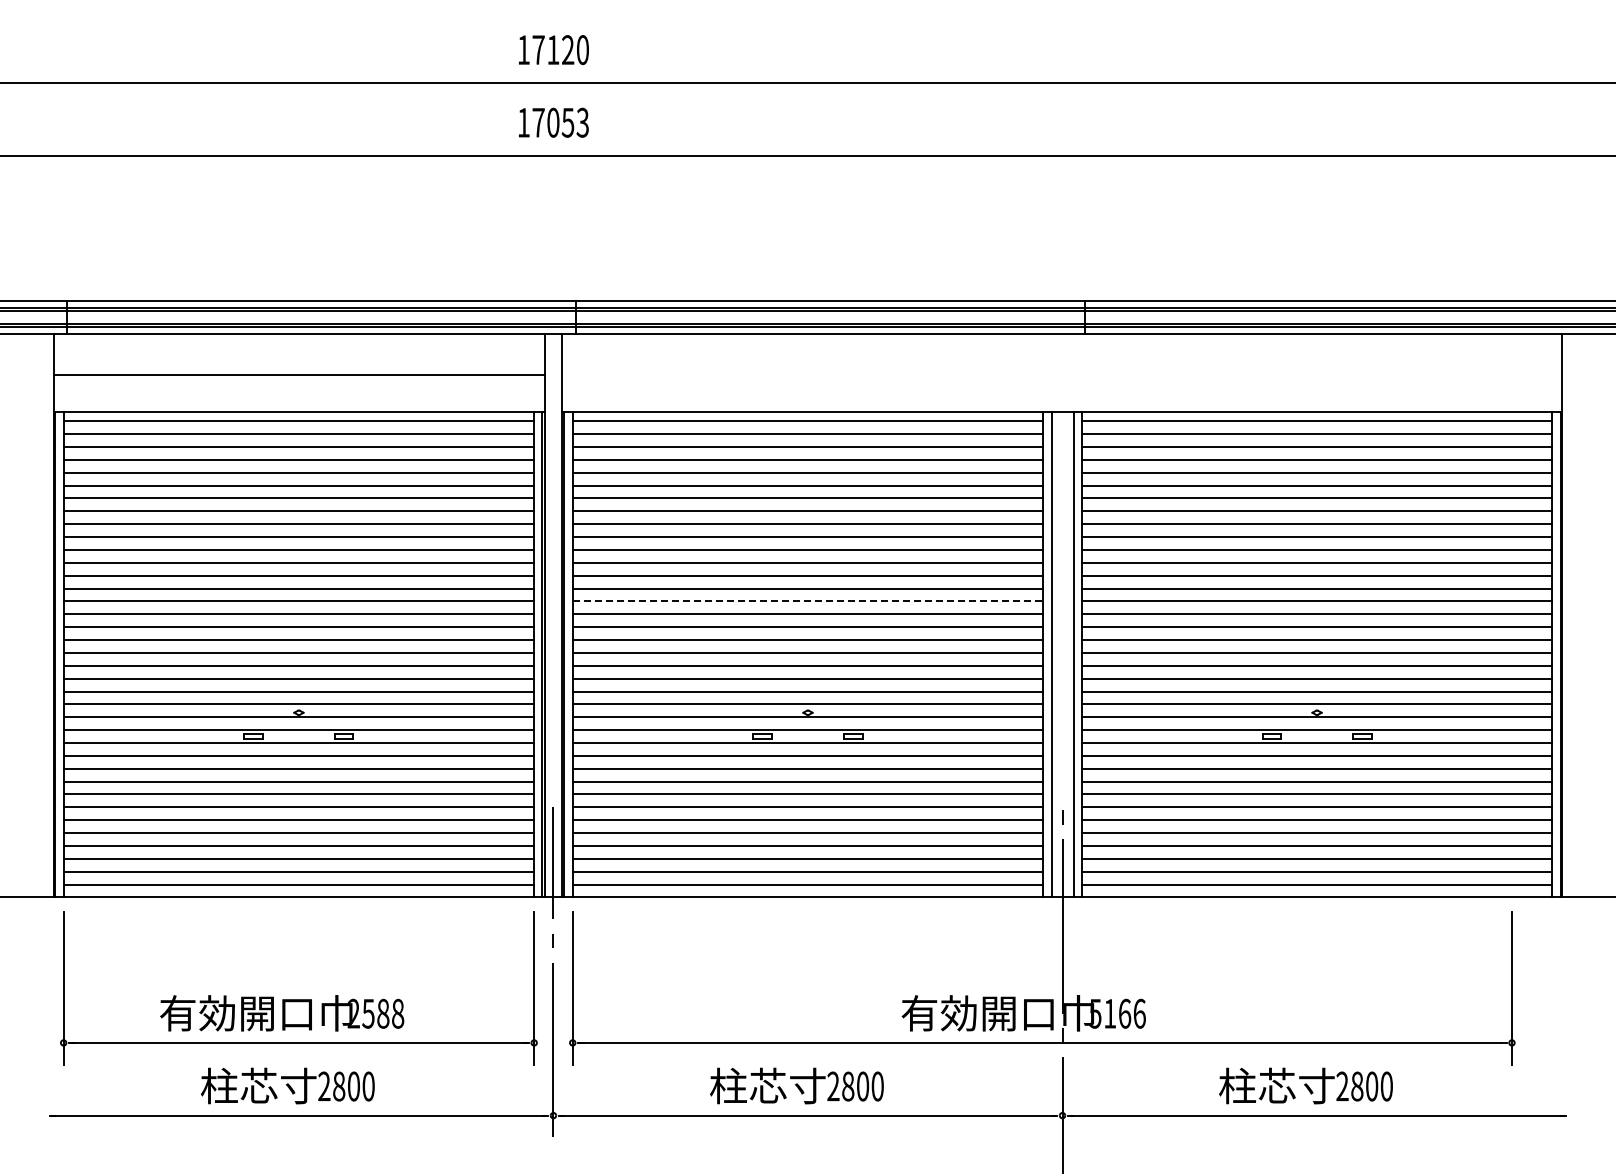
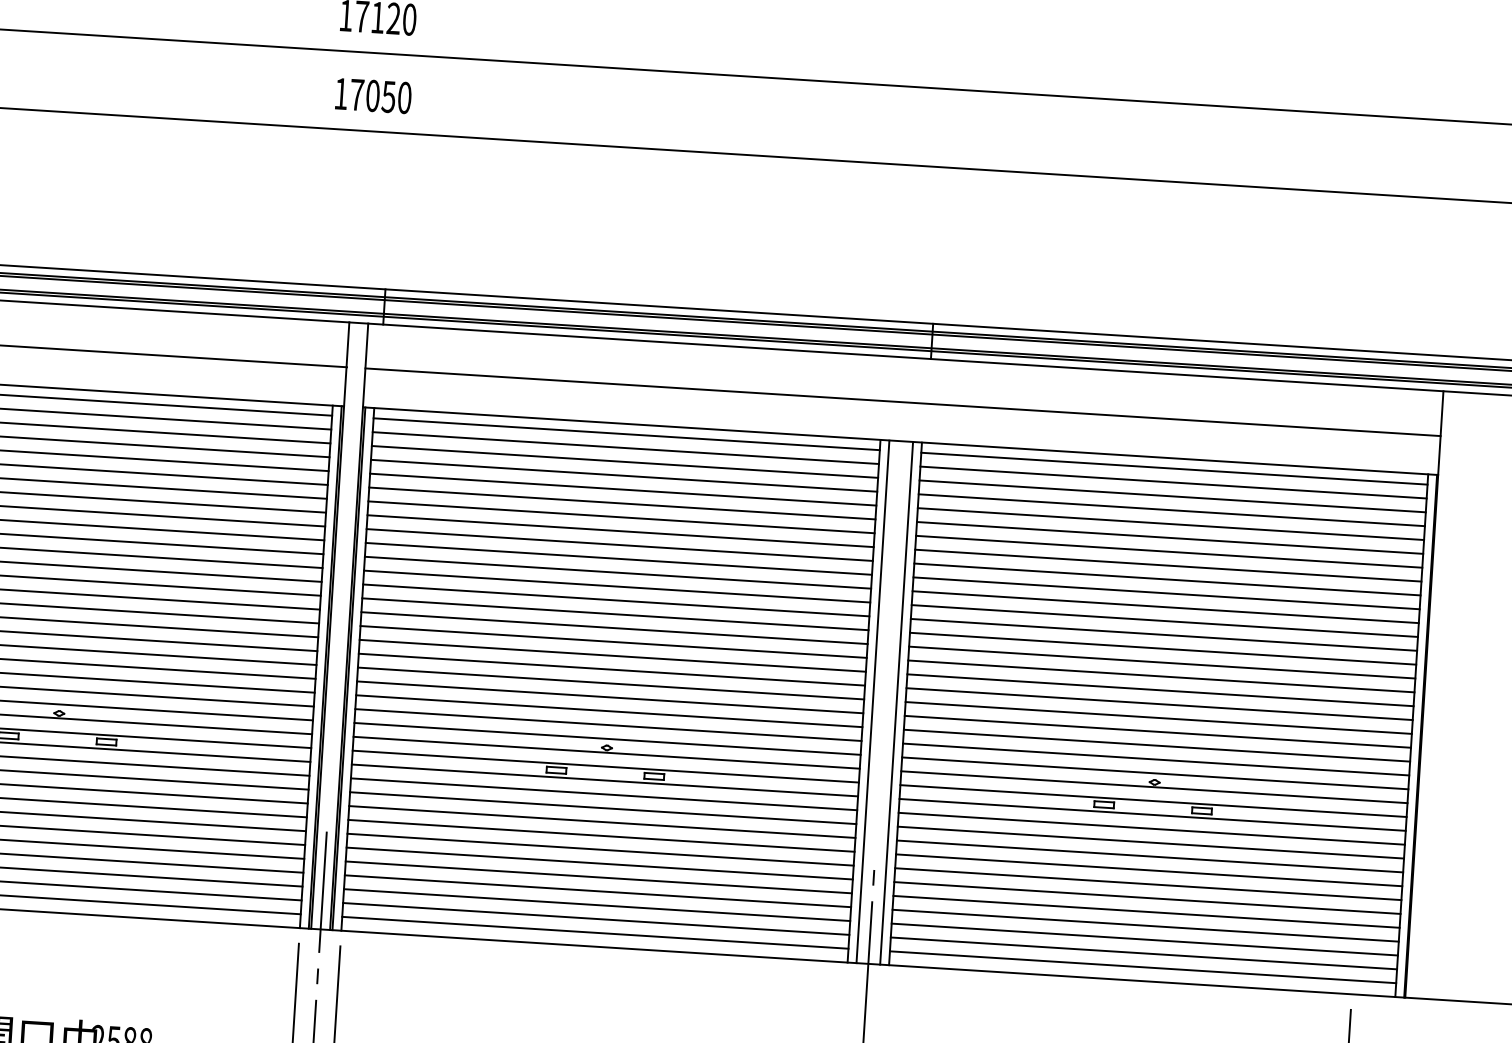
text: (582, 122) -> (404, 97), 17053 -> 17050
line: (1061, 375) -> (902, 402), added
line: (808, 601) -> (615, 628), dashed -> solid

